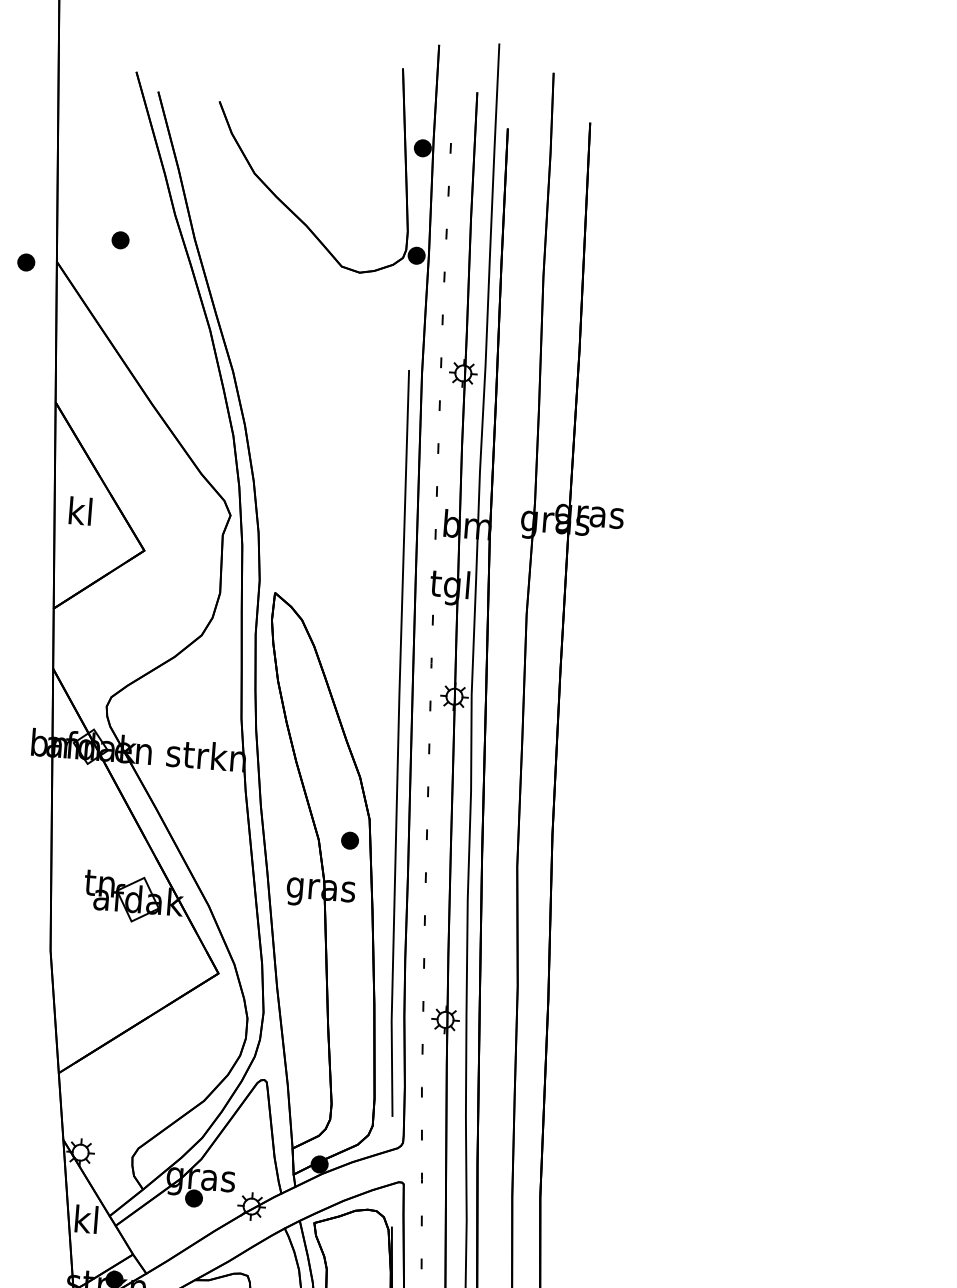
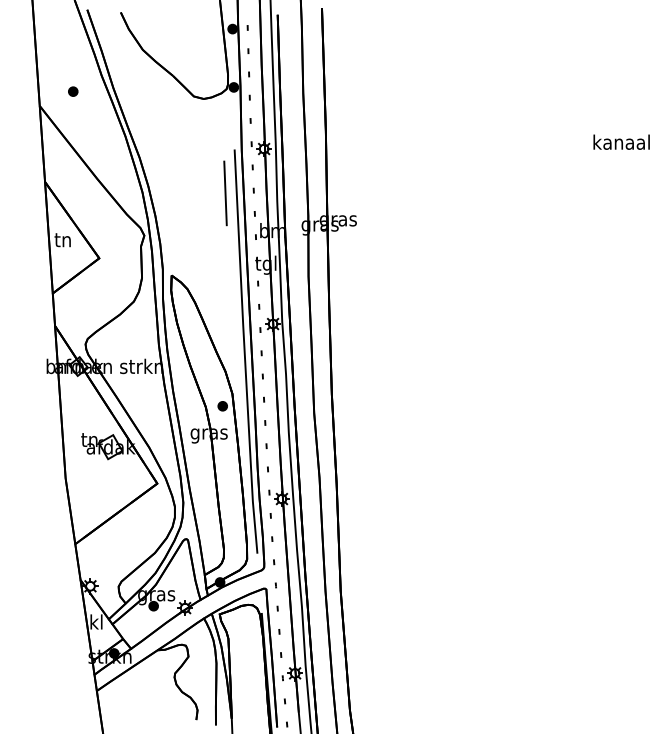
part: (26, 262) -> (23, 107), removed
line: (385, 449) -> (225, 193), added
text: (79, 510) -> (62, 239), kl -> tn

